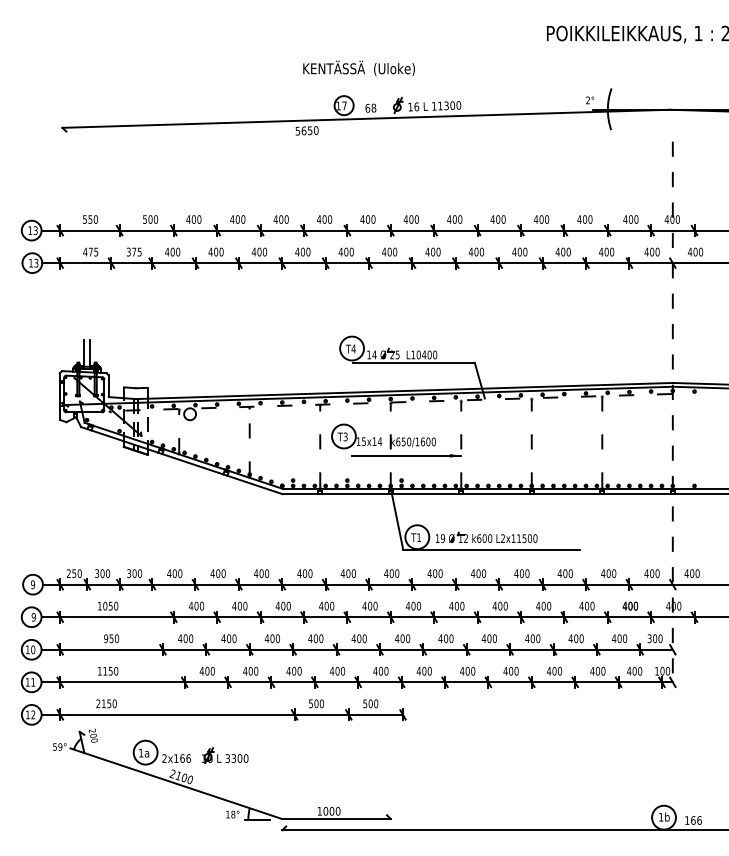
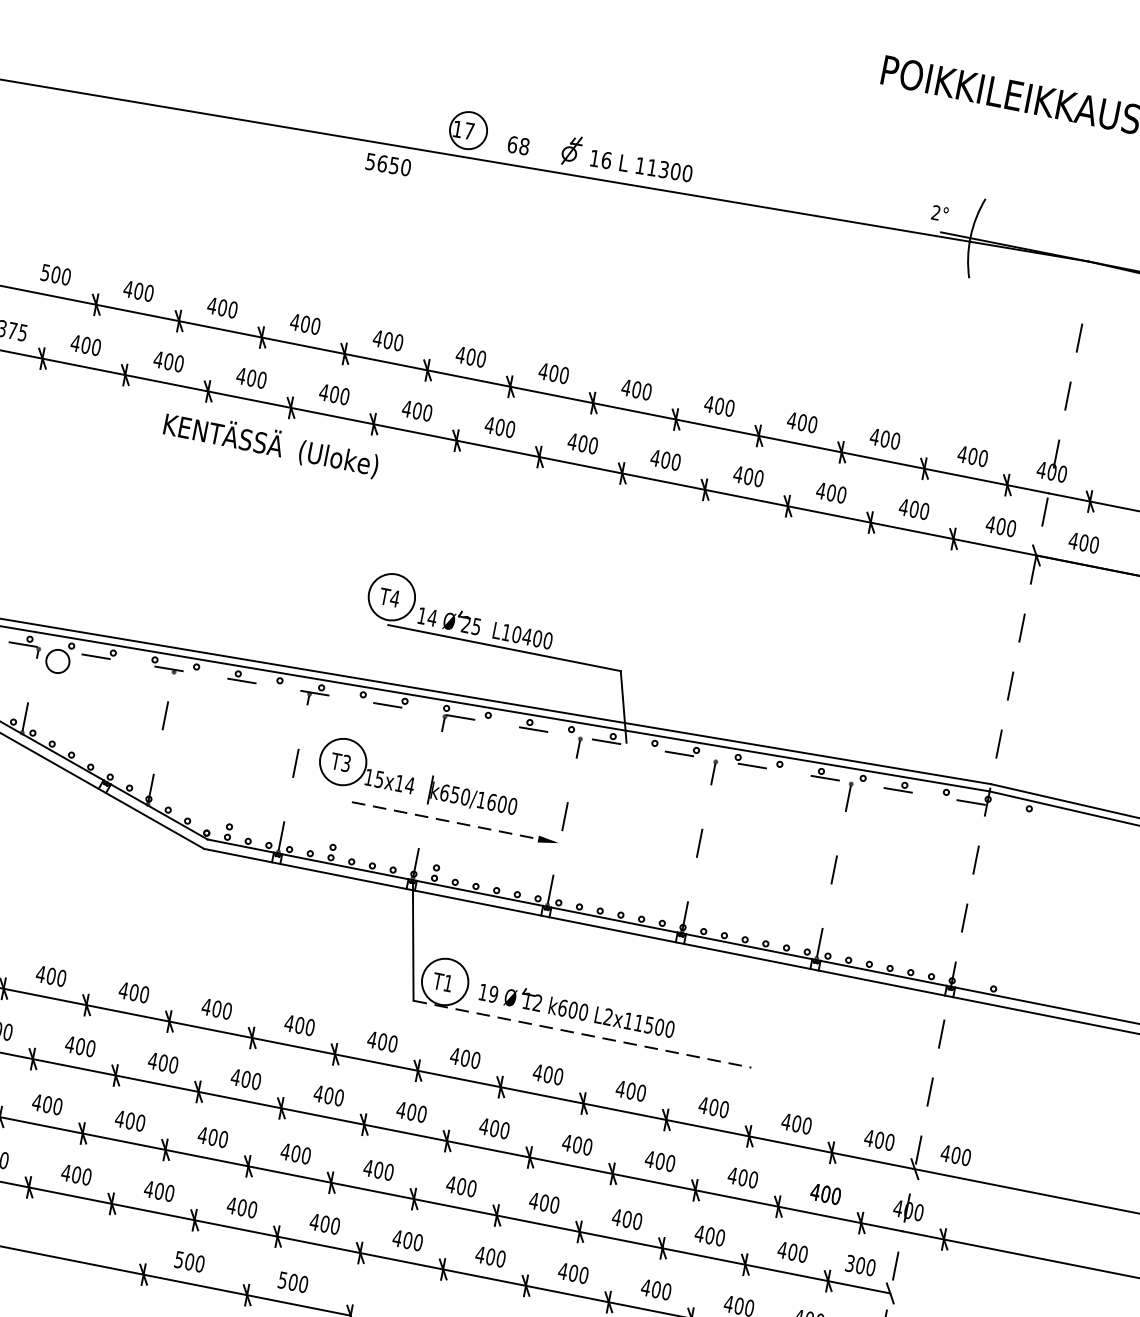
text: (358, 67) -> (270, 442), moved
line: (407, 455) -> (457, 822), solid -> dashed
line: (492, 549) -> (584, 1033), solid -> dashed

